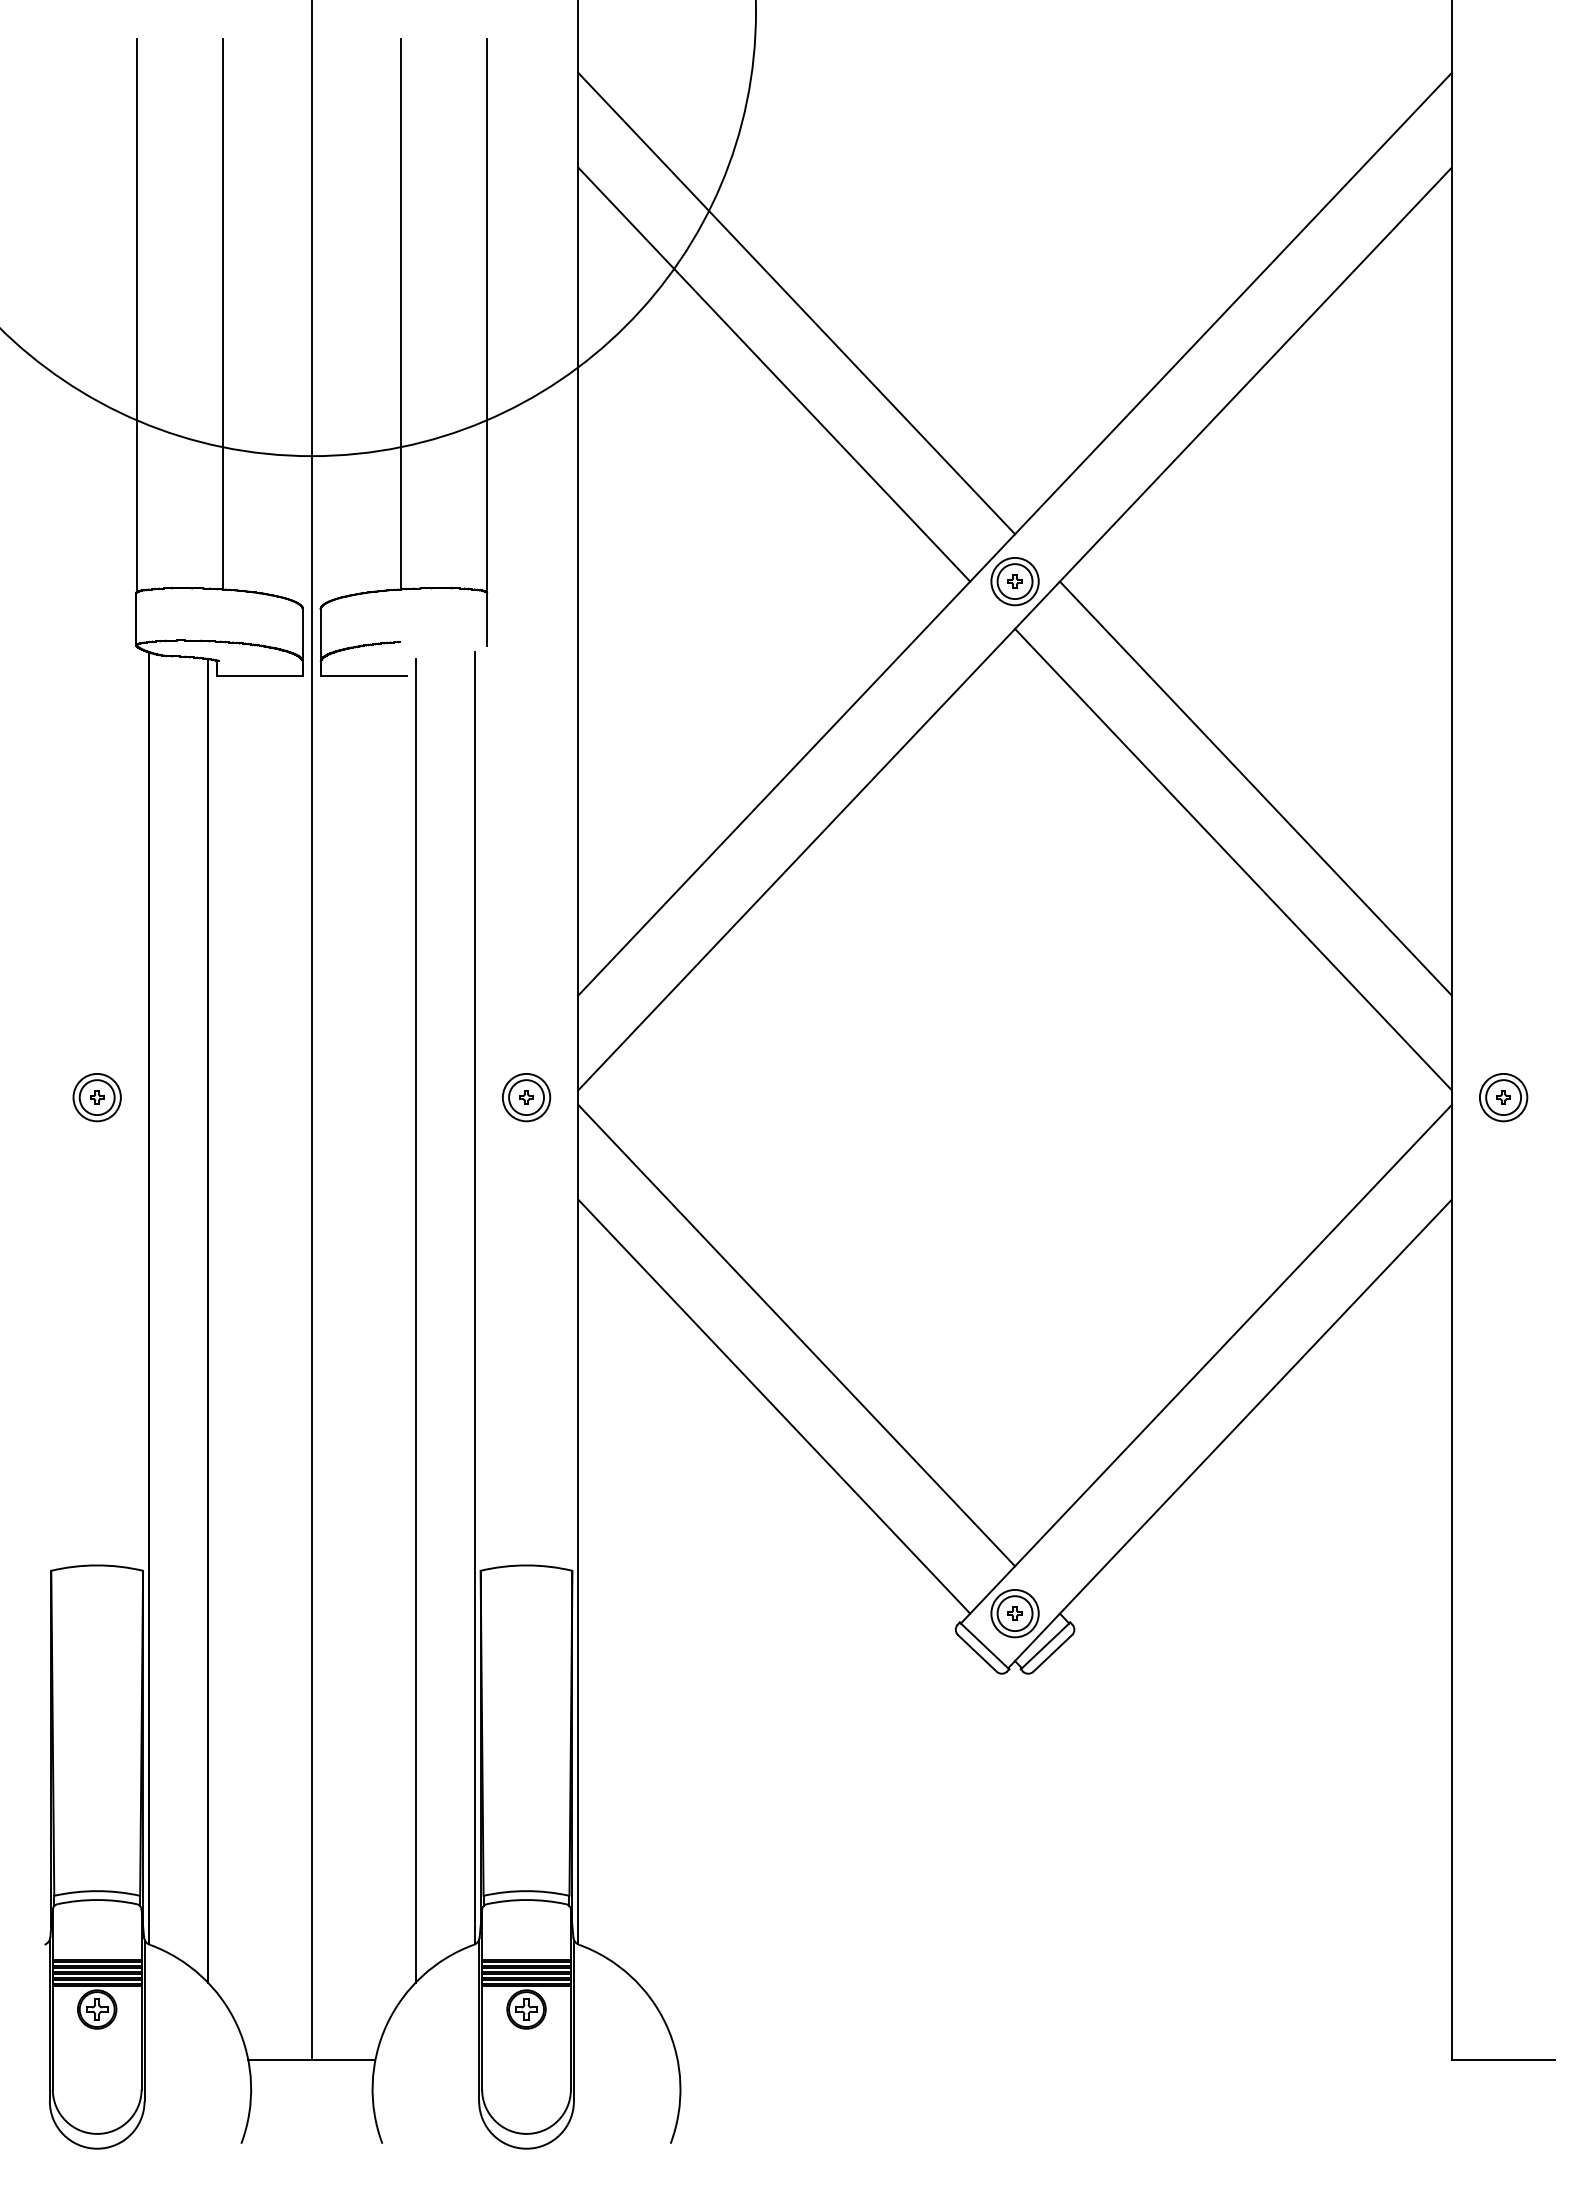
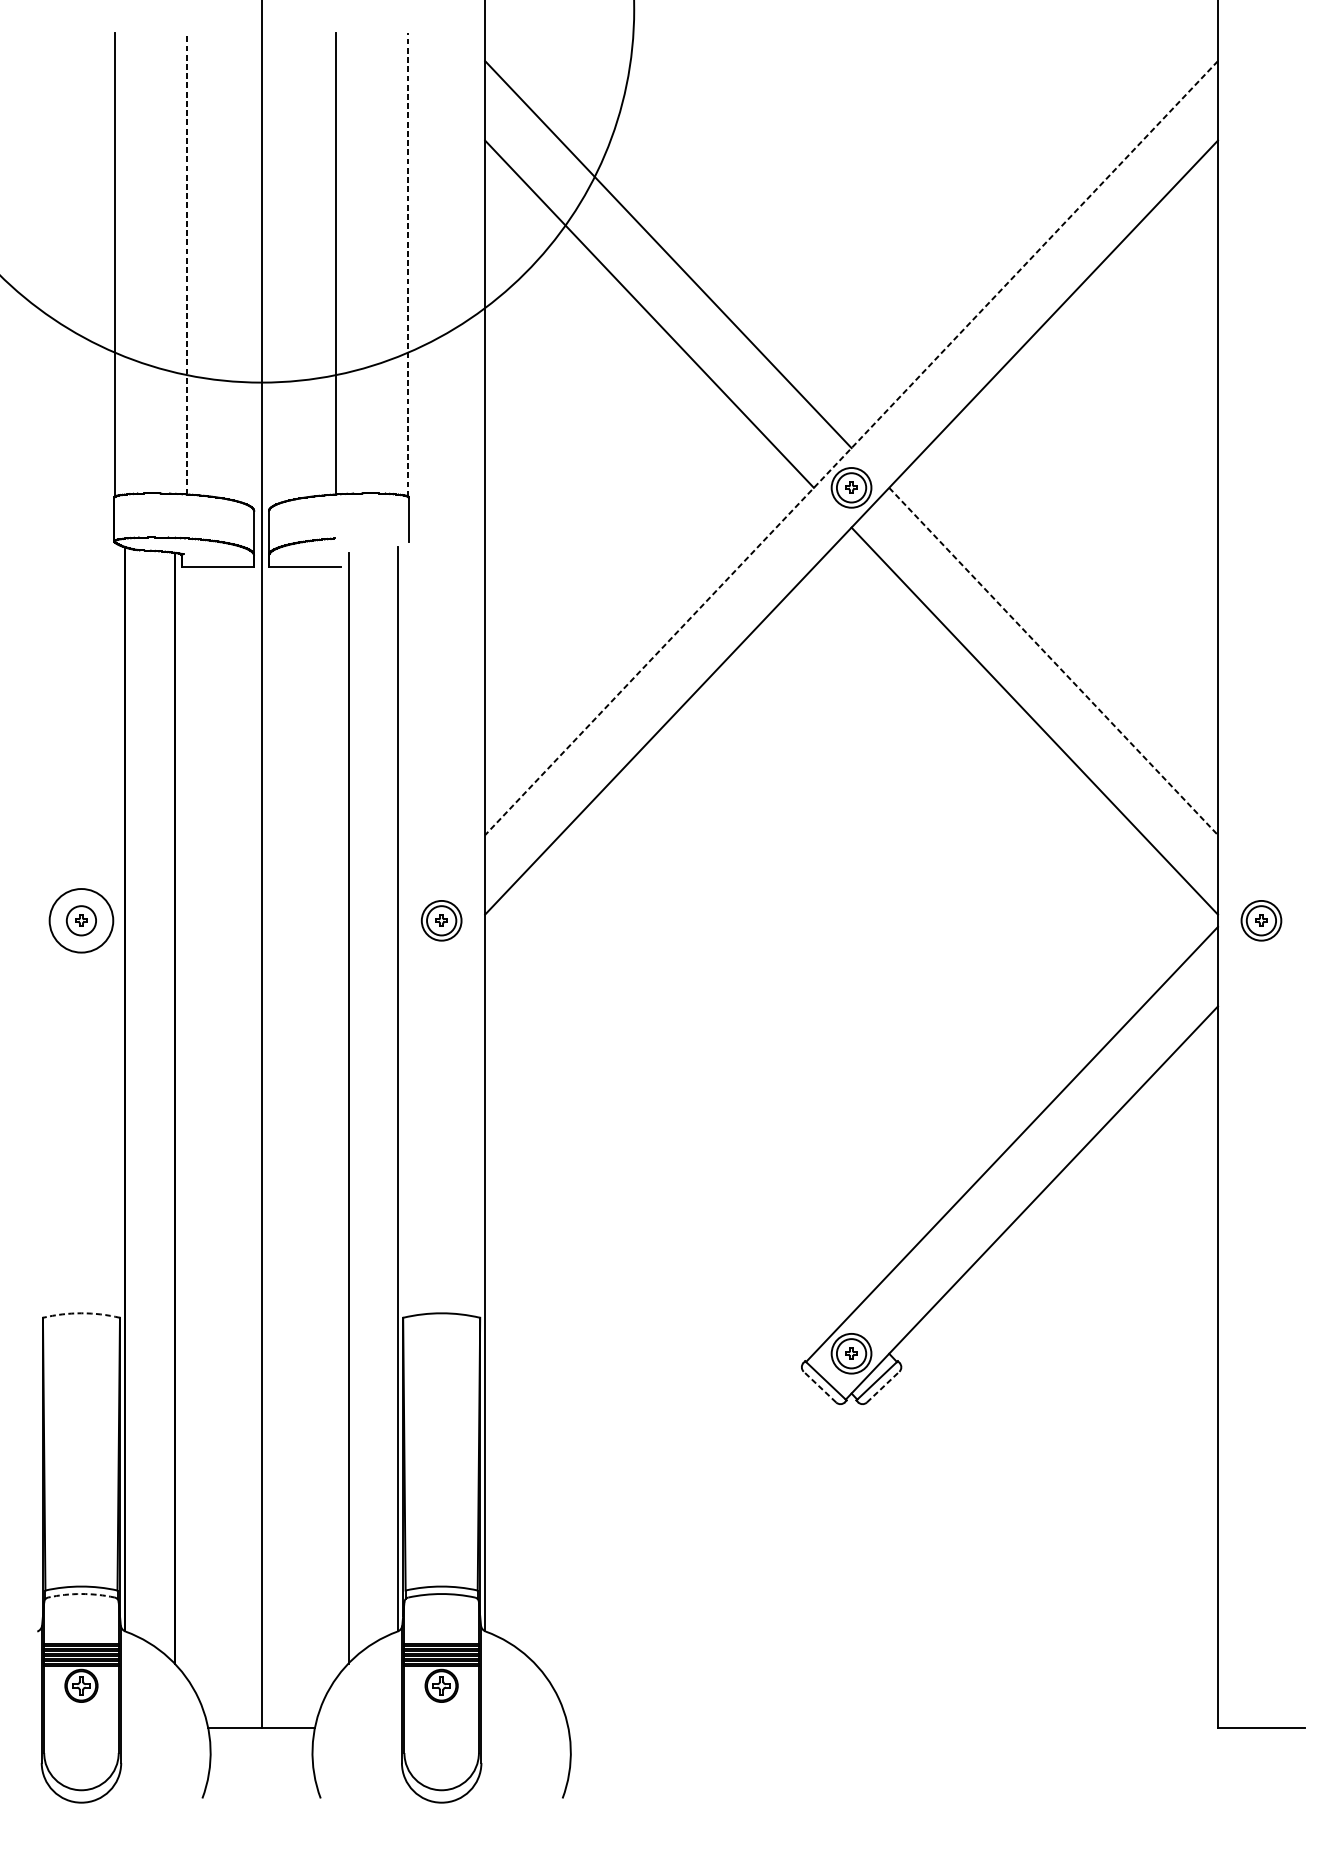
line: (223, 313) -> (187, 262), solid -> dashed
line: (486, 315) -> (408, 264), solid -> dashed
line: (1014, 534) -> (851, 448), solid -> dashed
line: (1255, 788) -> (1053, 661), solid -> dashed
circle: (96, 1097) -> (80, 920), size x1.6
line: (796, 1335) -> (668, 1120), removed
line: (774, 1406) -> (649, 1179), removed
arc: (97, 1565) -> (81, 1313), solid -> dashed
line: (977, 1653) -> (820, 1387), solid -> dashed
line: (1052, 1653) -> (882, 1387), solid -> dashed
arc: (97, 1900) -> (81, 1594), solid -> dashed

